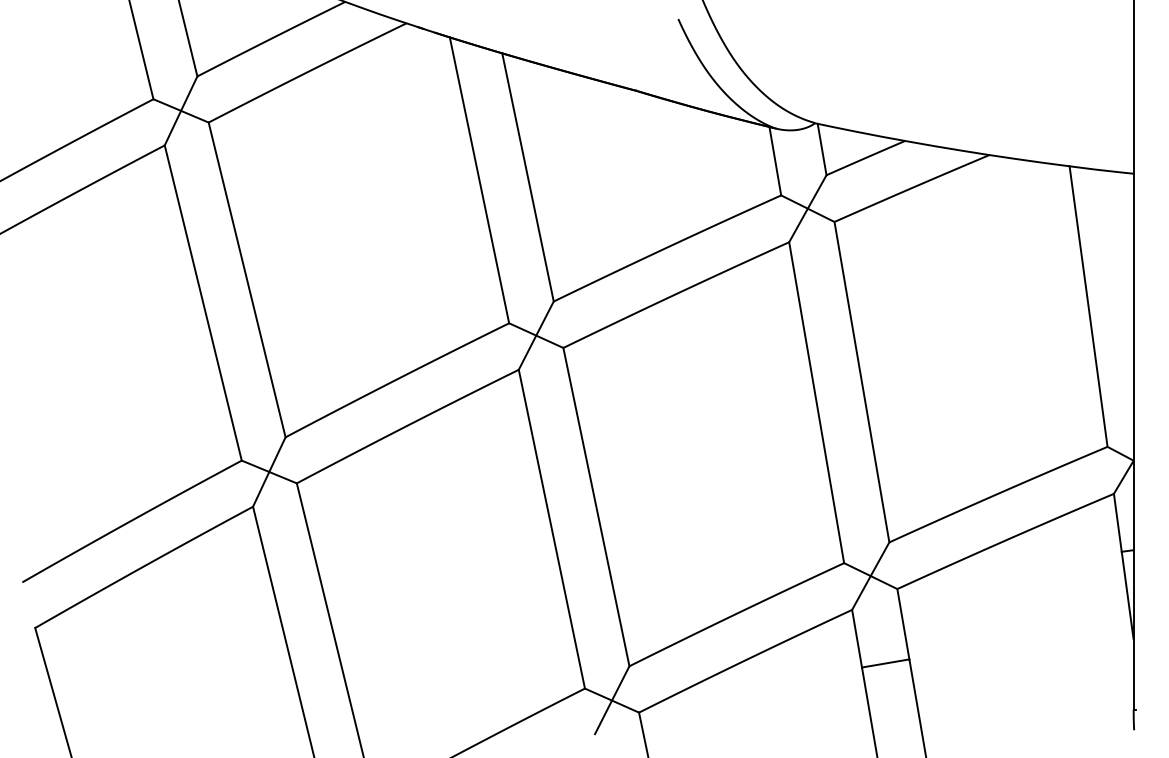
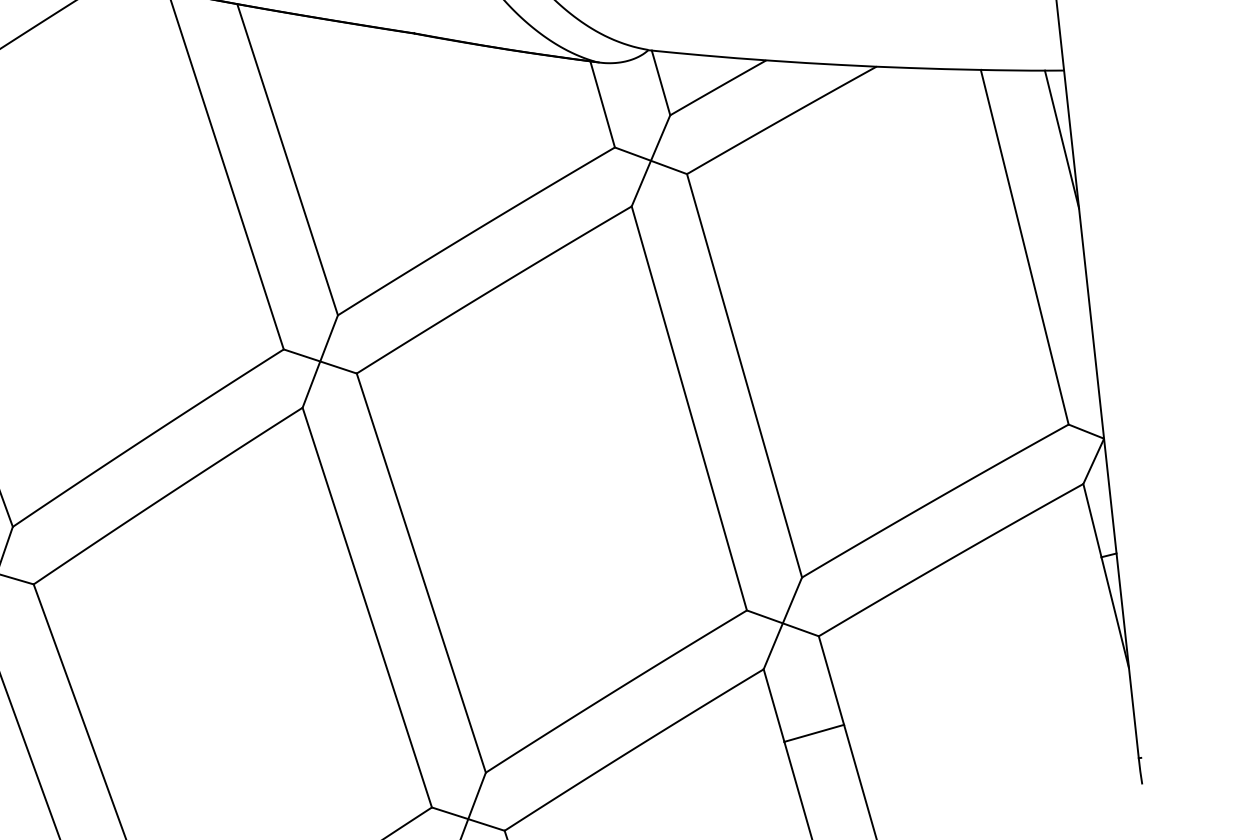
line: (1125, 226) -> (1060, 139), added

